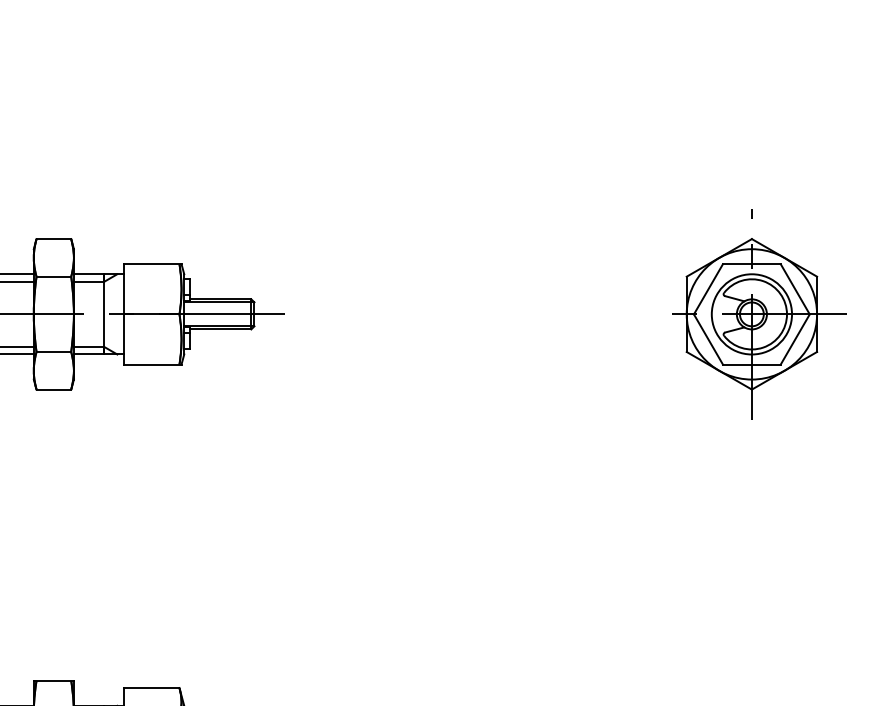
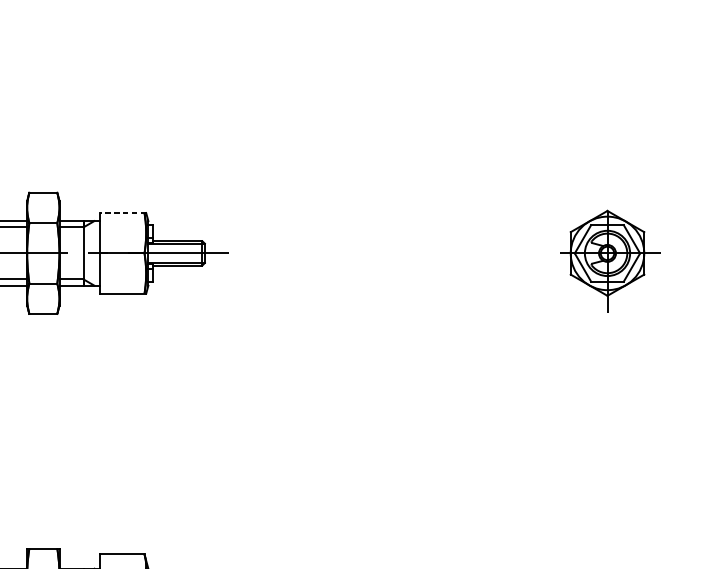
line: (152, 264) -> (122, 213), solid -> dashed
part: (759, 314) -> (611, 253), size x0.7

